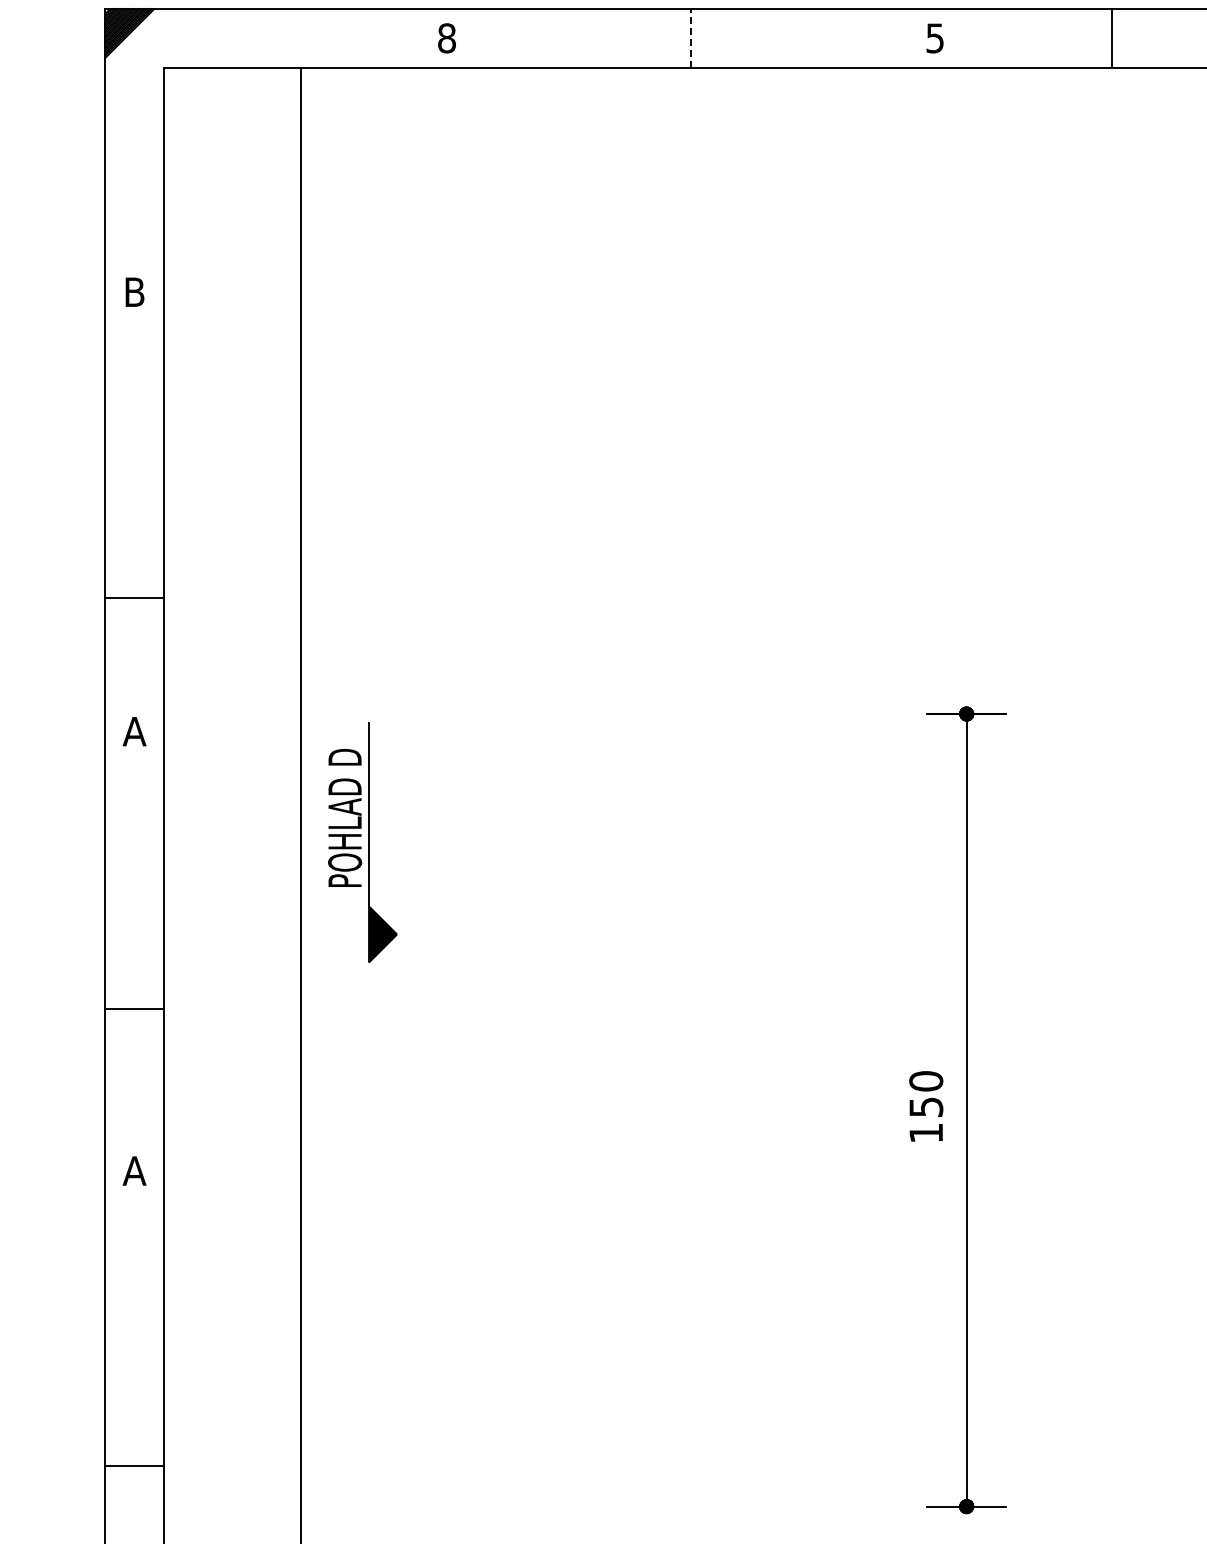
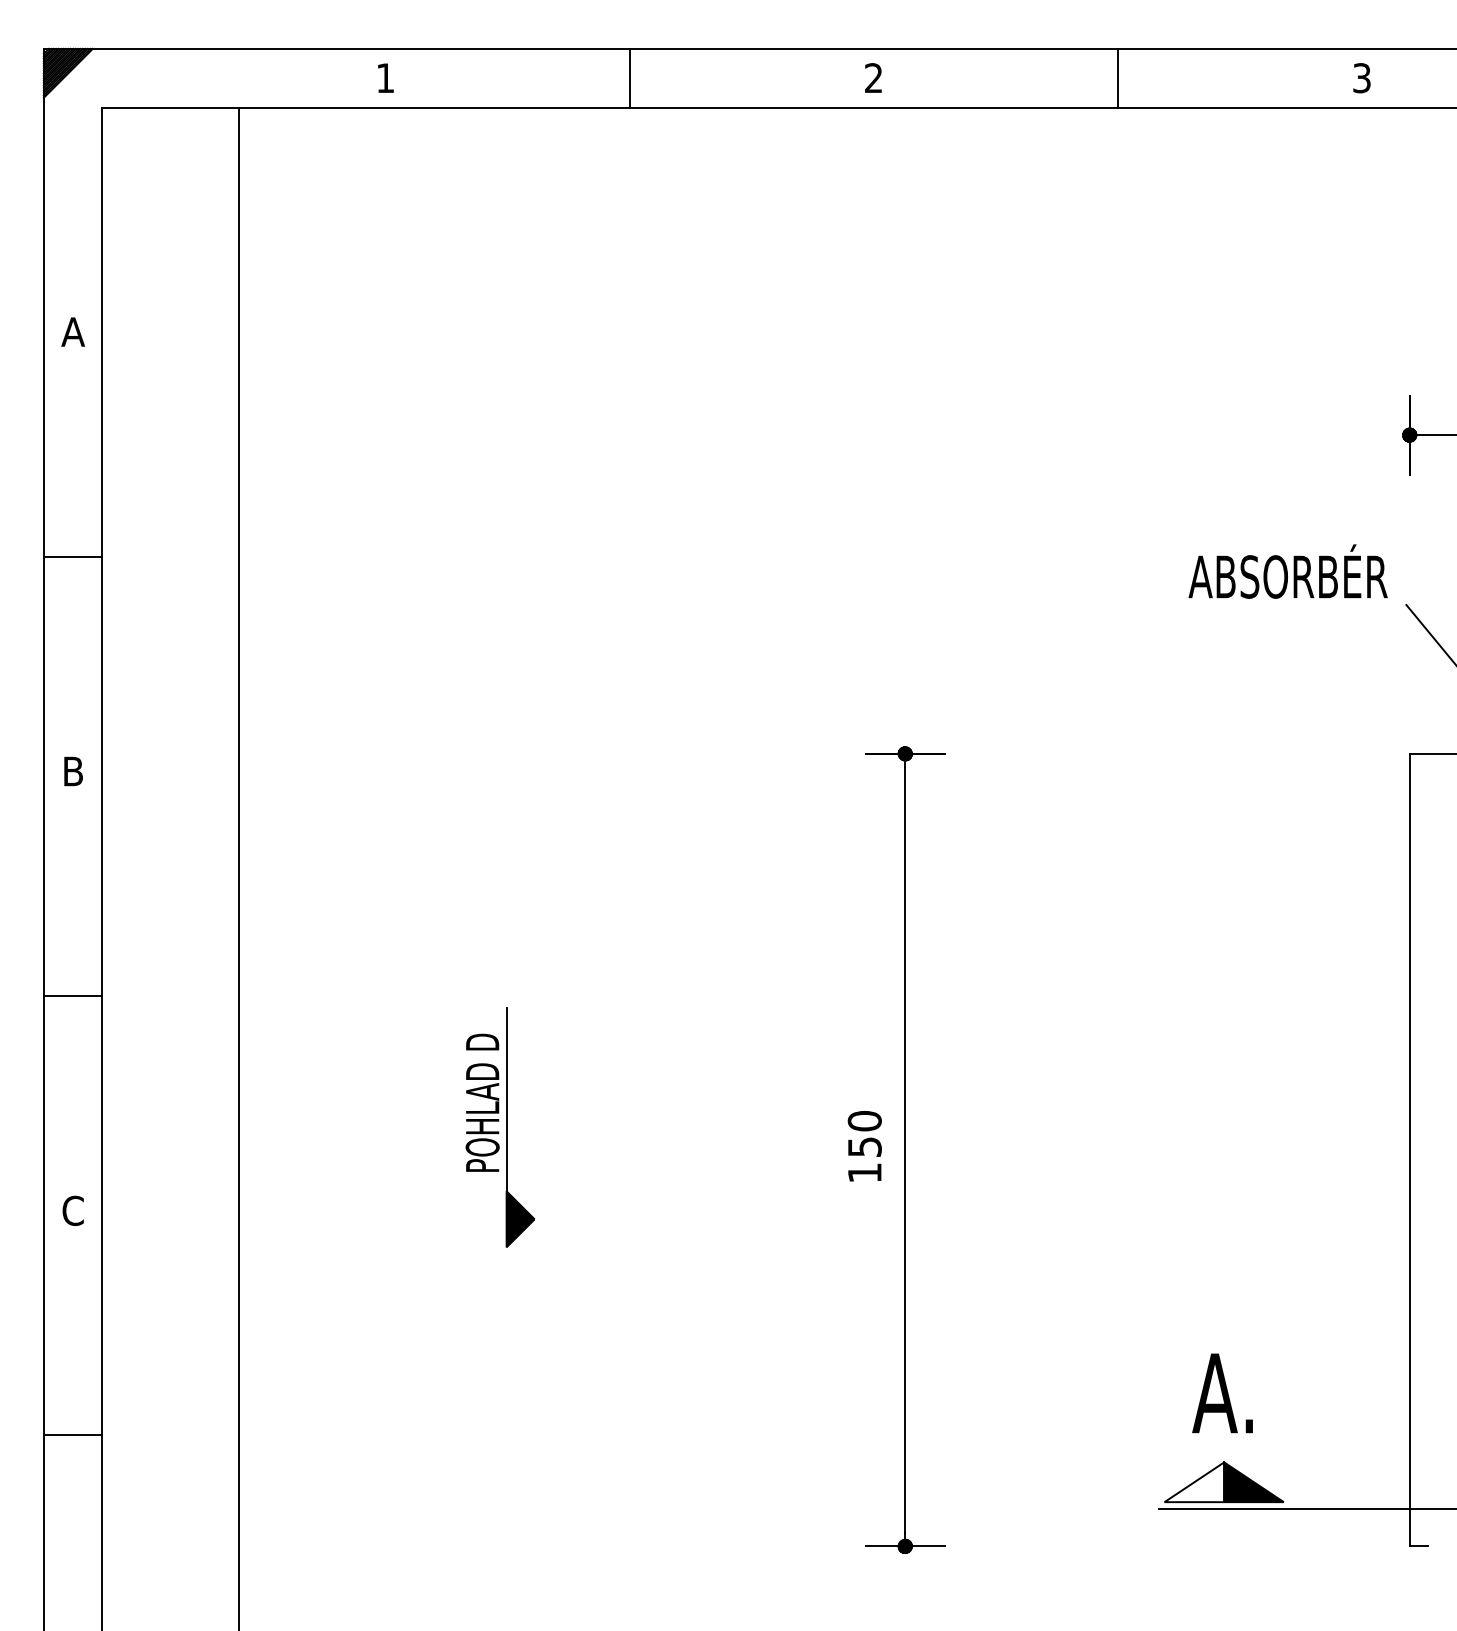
line: (690, 37) -> (629, 77), dashed -> solid
line: (1111, 37) -> (1117, 77), moved
text: (446, 38) -> (385, 78), 8 -> 1
text: (934, 38) -> (873, 78), 5 -> 2
text: (134, 291) -> (73, 331), B -> A
line: (133, 597) -> (72, 556), moved
text: (133, 731) -> (72, 771), A -> B
part: (361, 842) -> (499, 1127), moved
line: (133, 1009) -> (72, 996), moved
text: (134, 1170) -> (73, 1210), A -> C
line: (133, 1465) -> (72, 1435), moved

